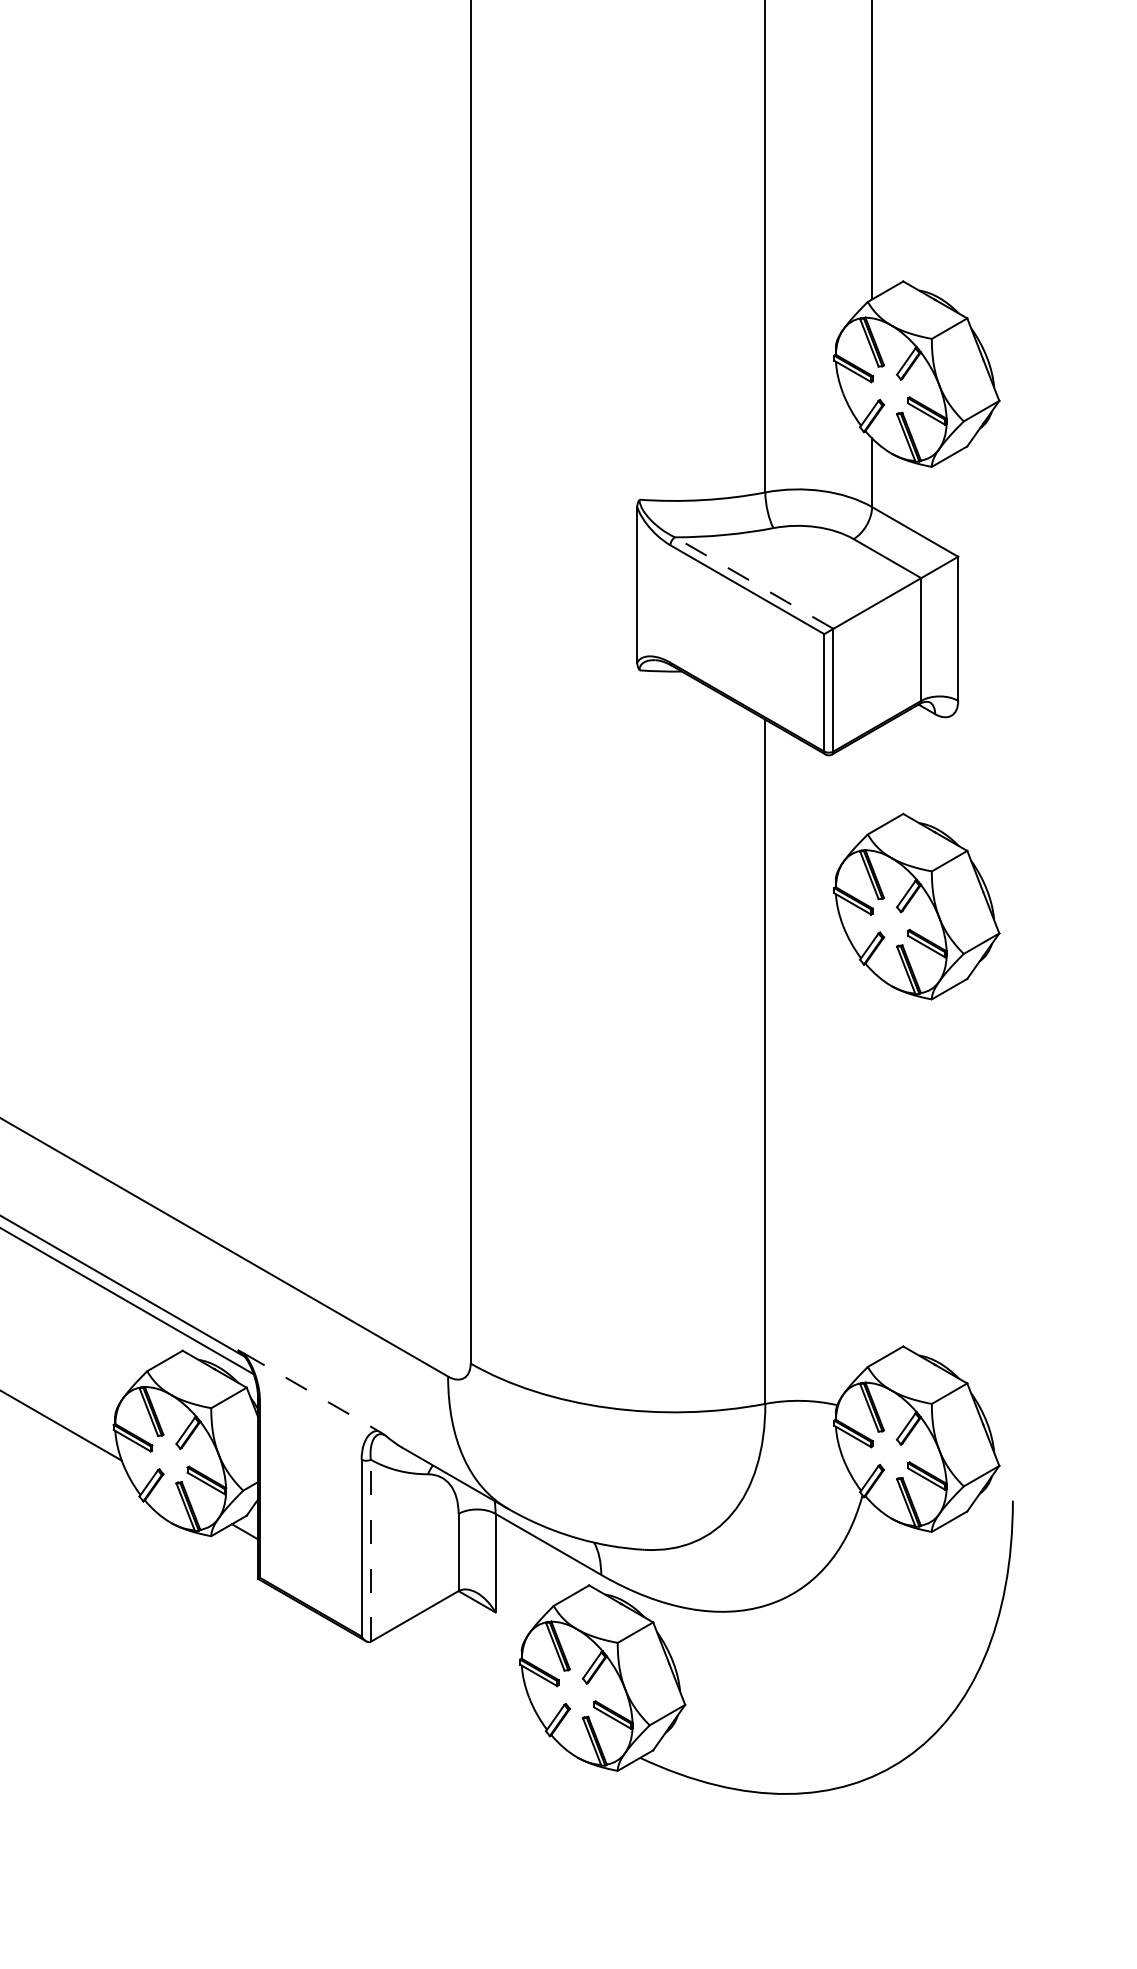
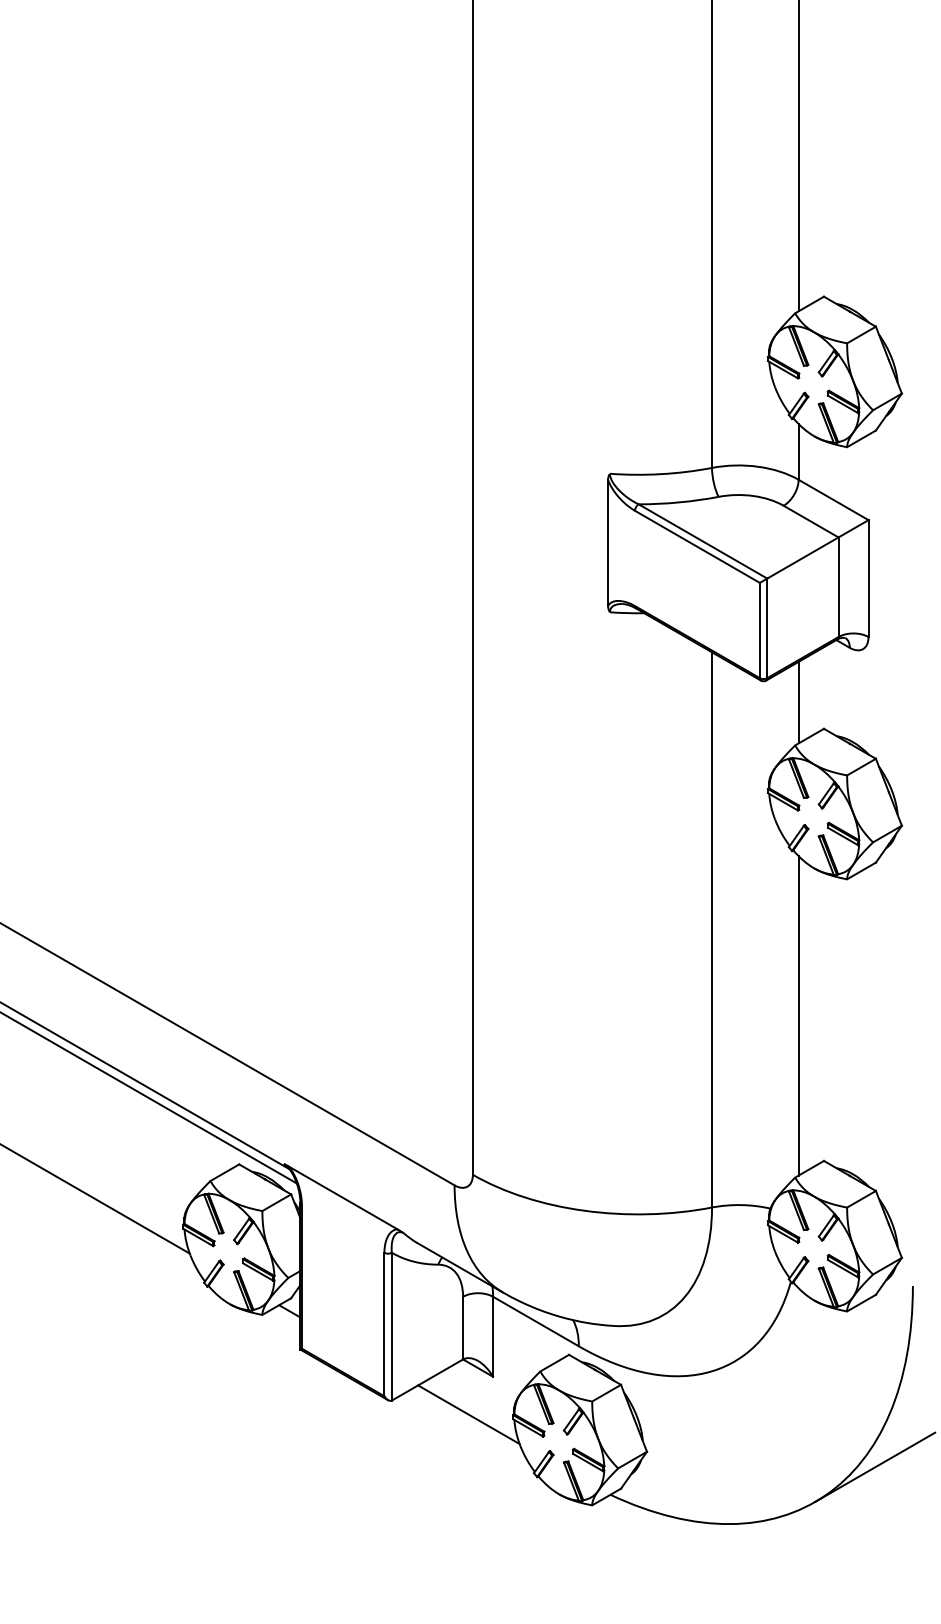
line: (753, 583) -> (702, 541), dashed -> solid
line: (871, 781) -> (798, 702), added
line: (871, 1167) -> (798, 1015), added
line: (311, 1392) -> (343, 1198), dashed -> solid
line: (370, 1550) -> (391, 1326), dashed -> solid
line: (465, 1658) -> (468, 1414), added
line: (966, 1723) -> (875, 1466), added

